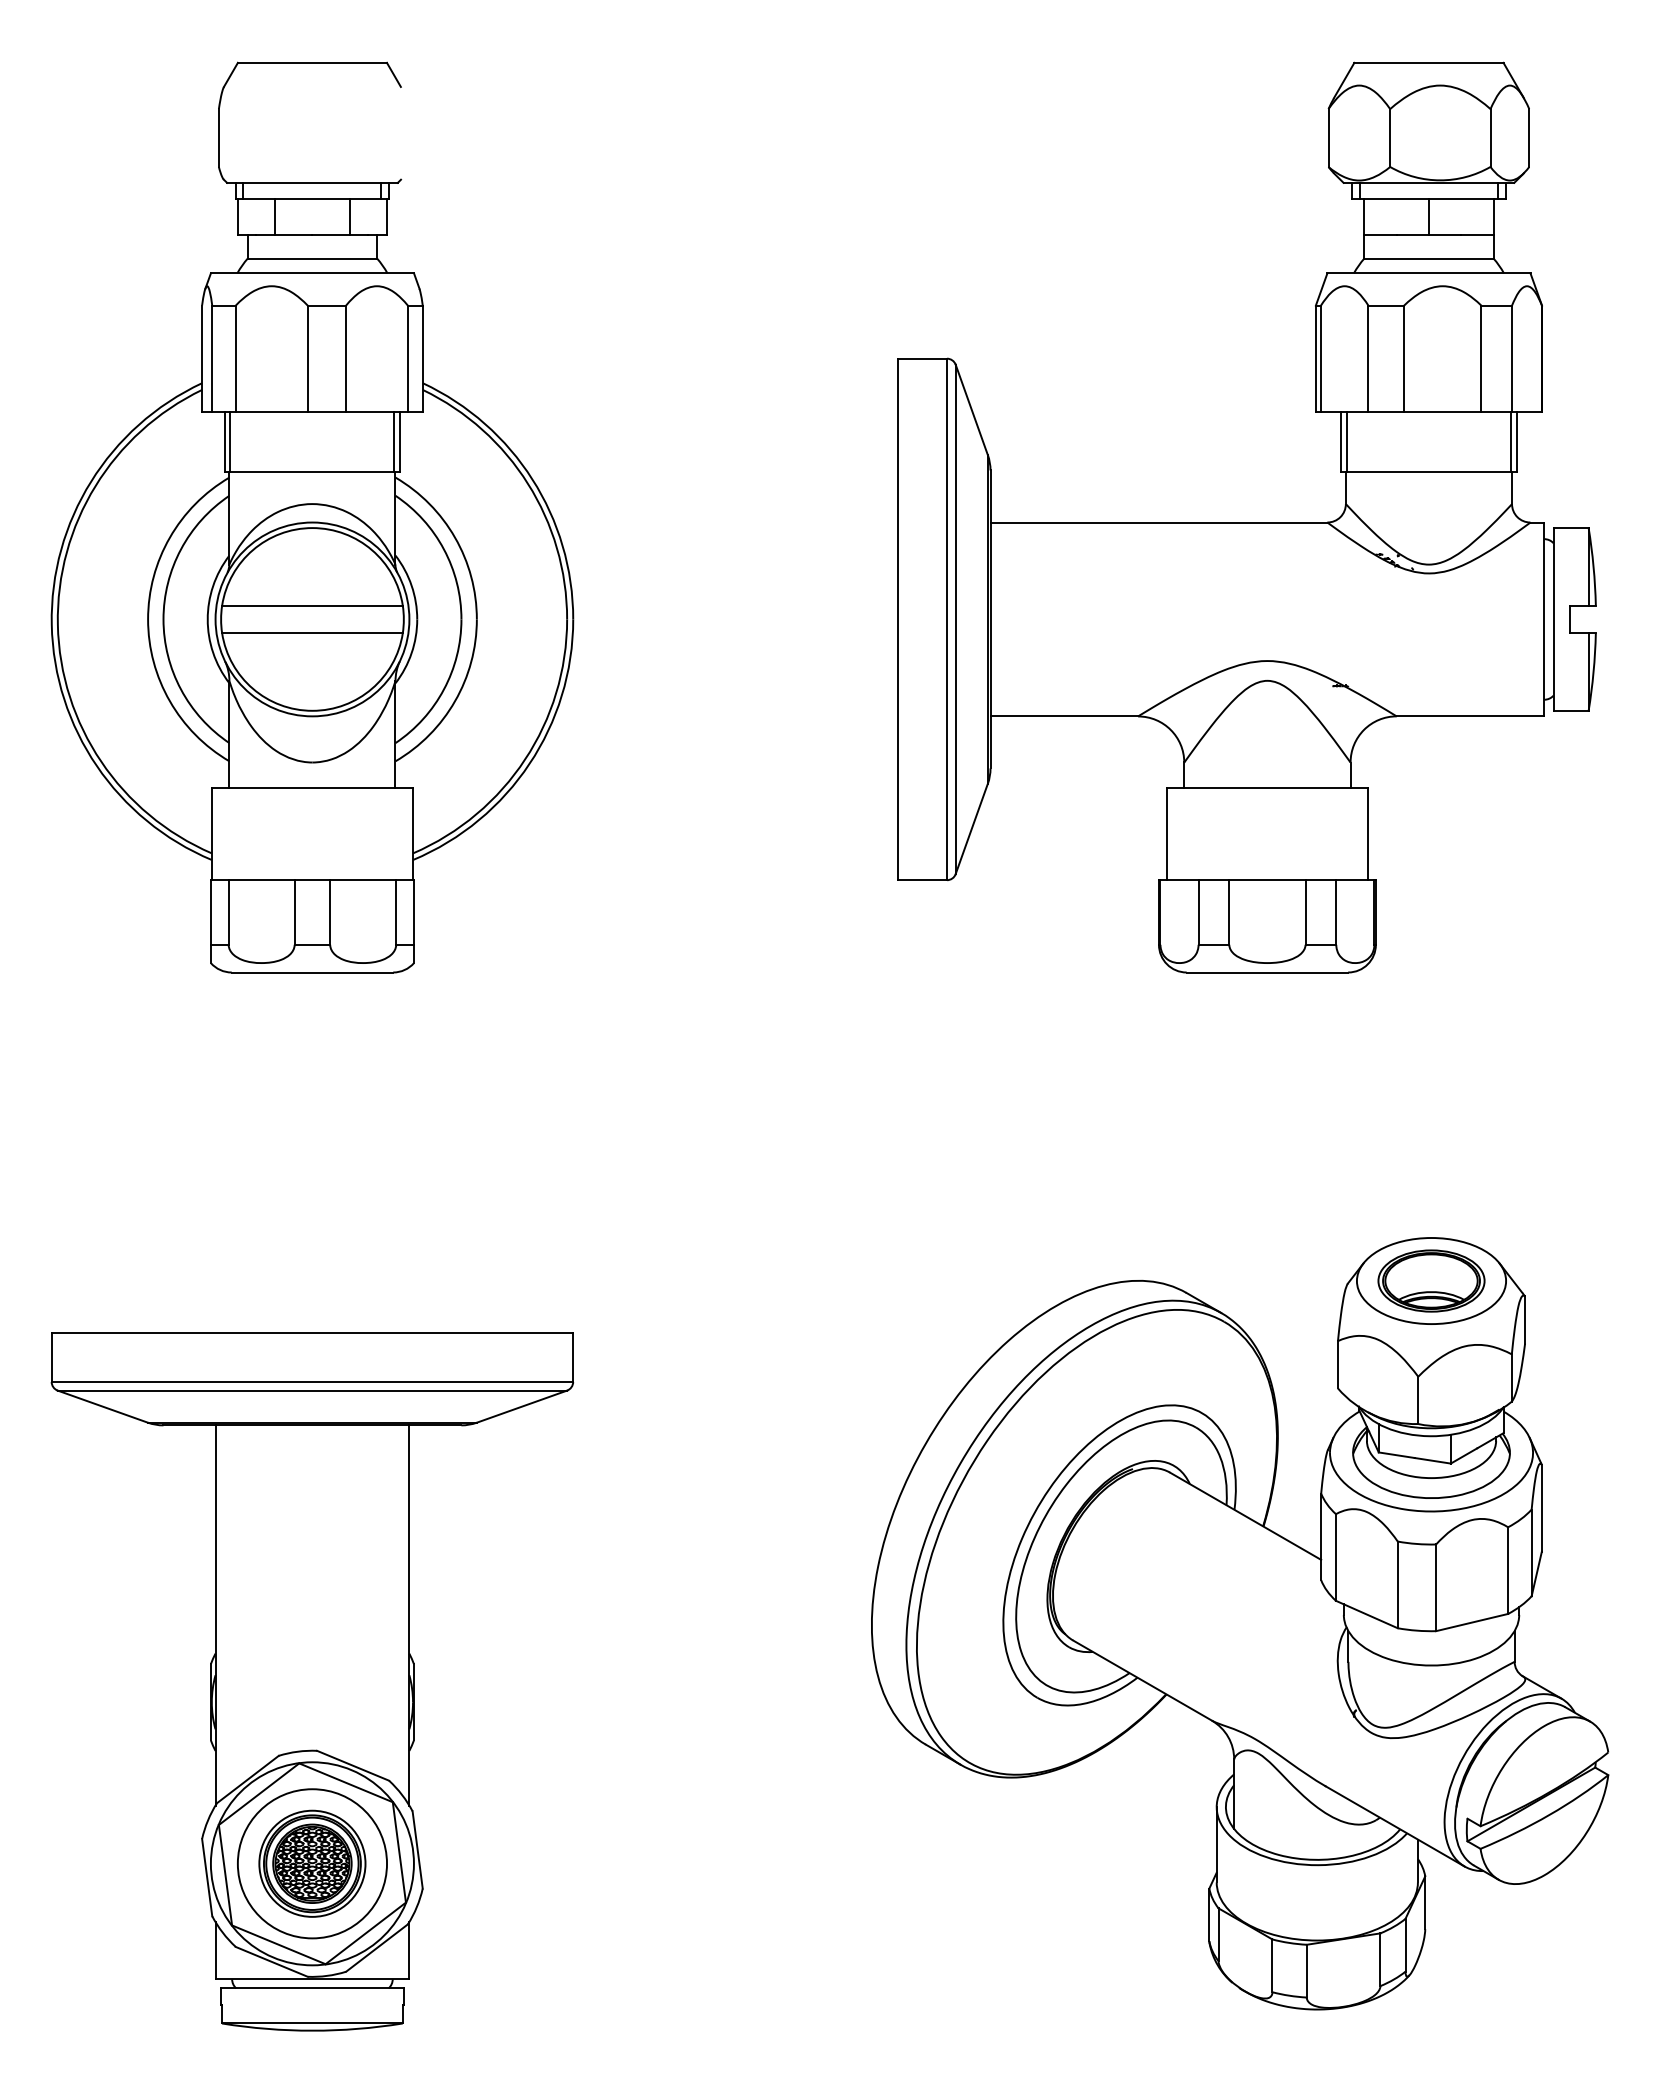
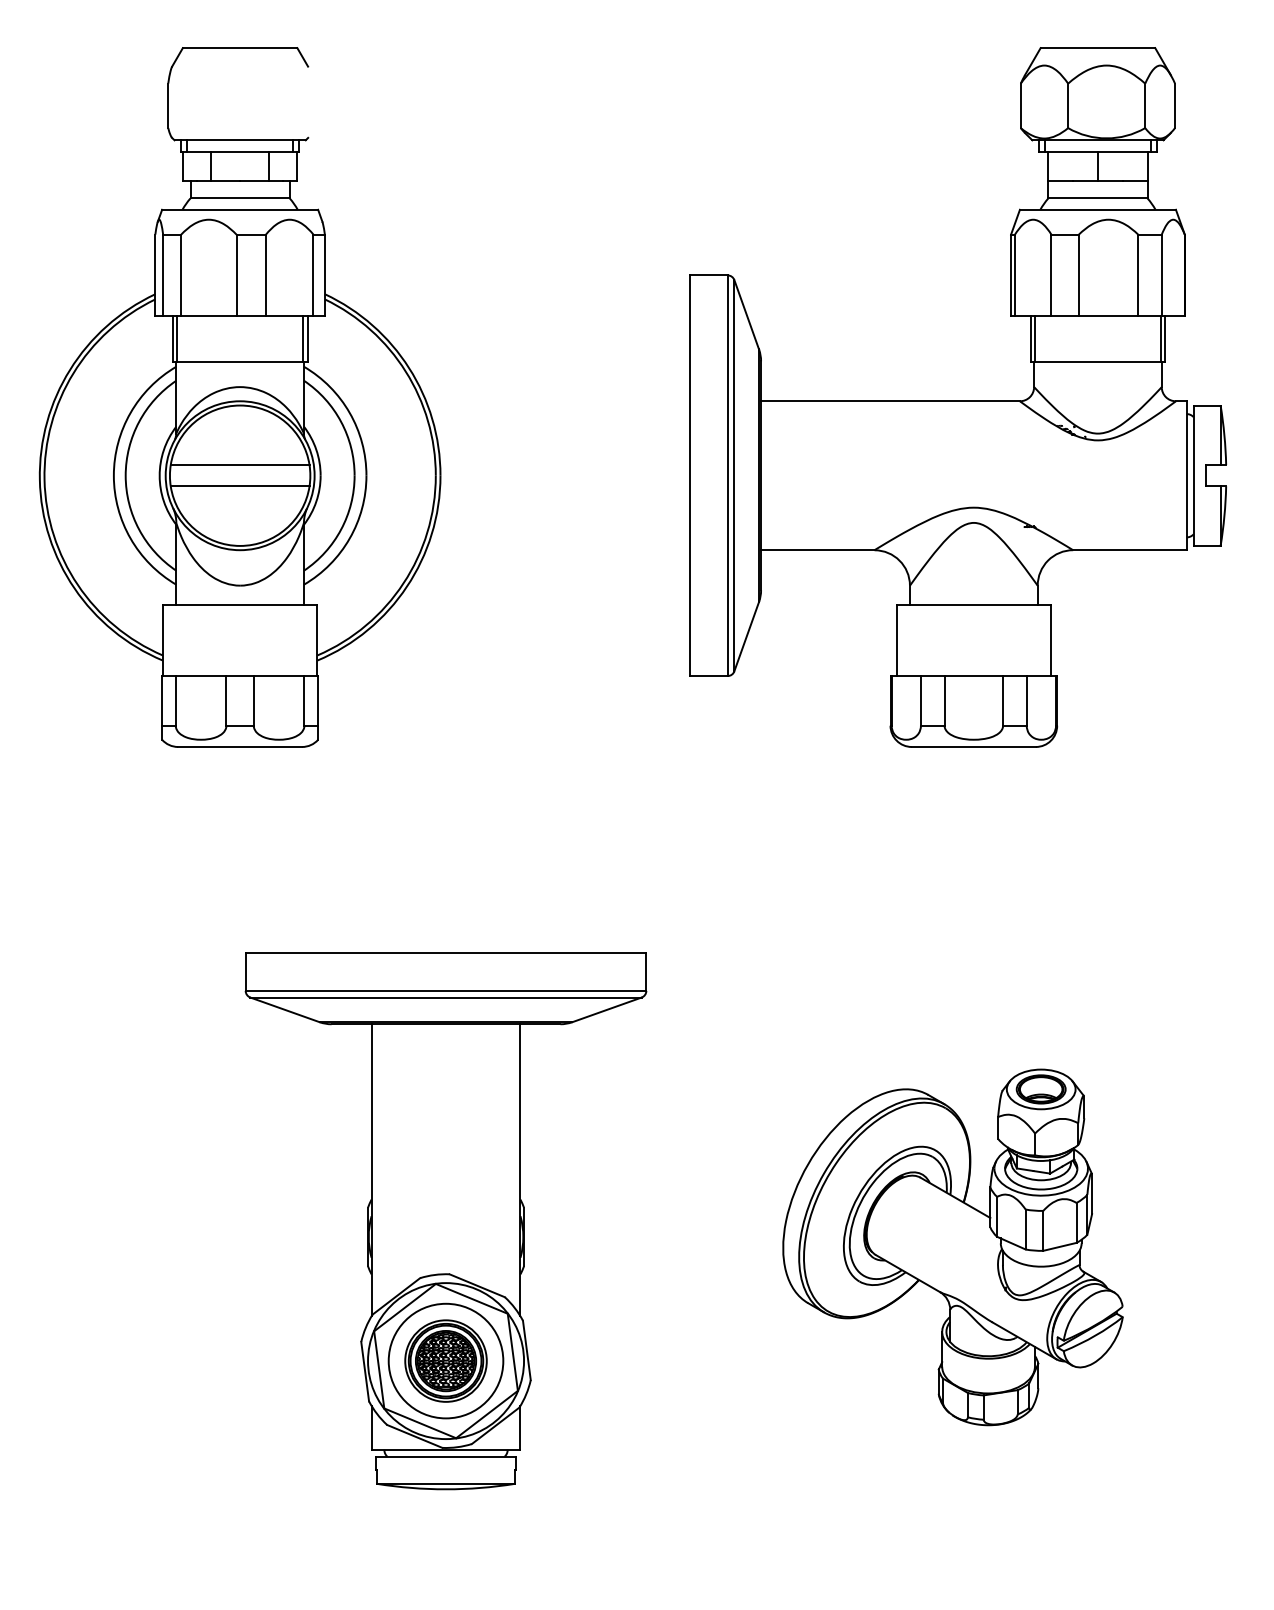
part: (1240, 1623) -> (953, 1247), size x0.6
part: (312, 1681) -> (446, 1221), moved

